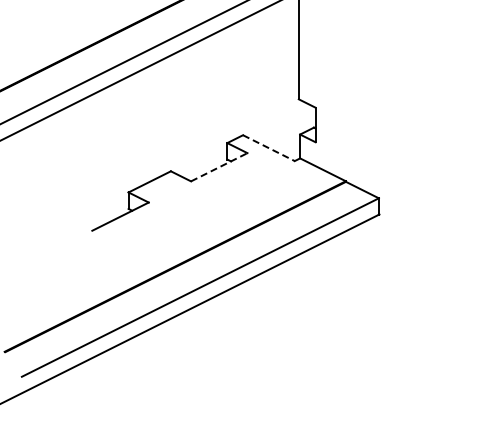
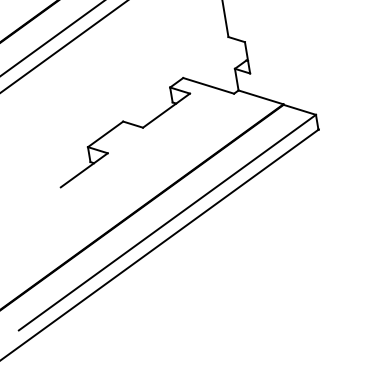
line: (268, 148) -> (208, 86), dashed -> solid
line: (219, 167) -> (166, 110), dashed -> solid

